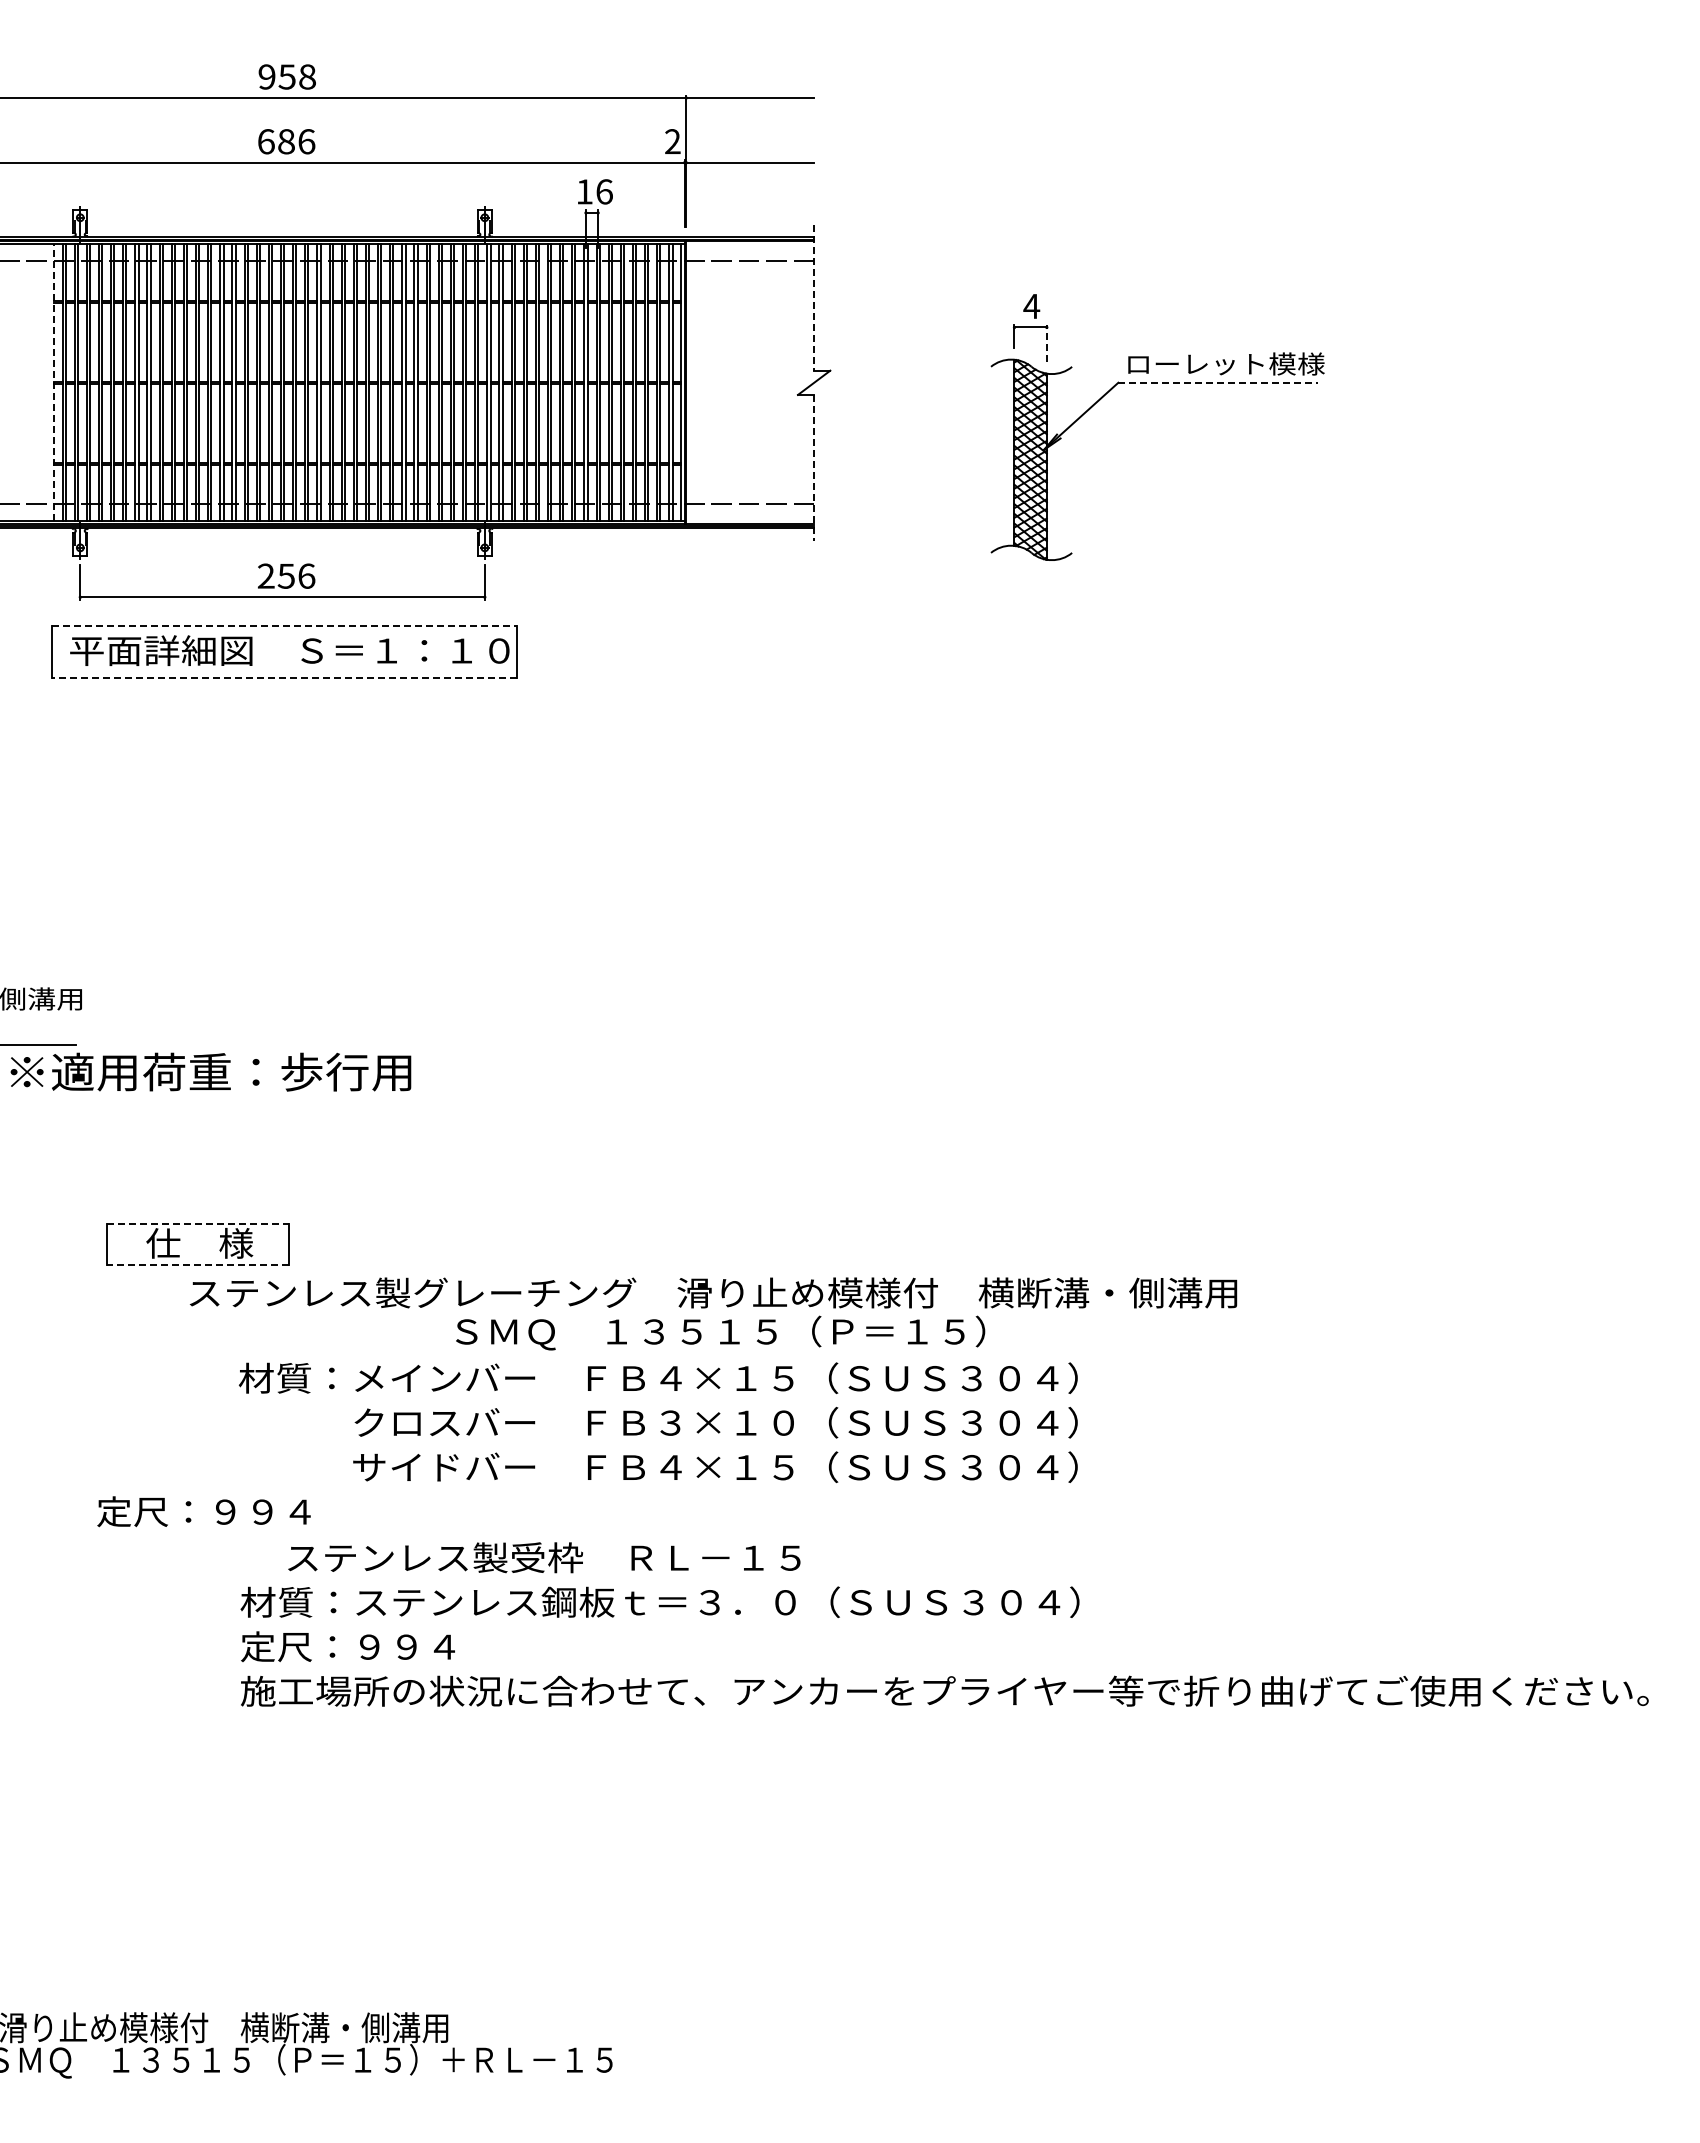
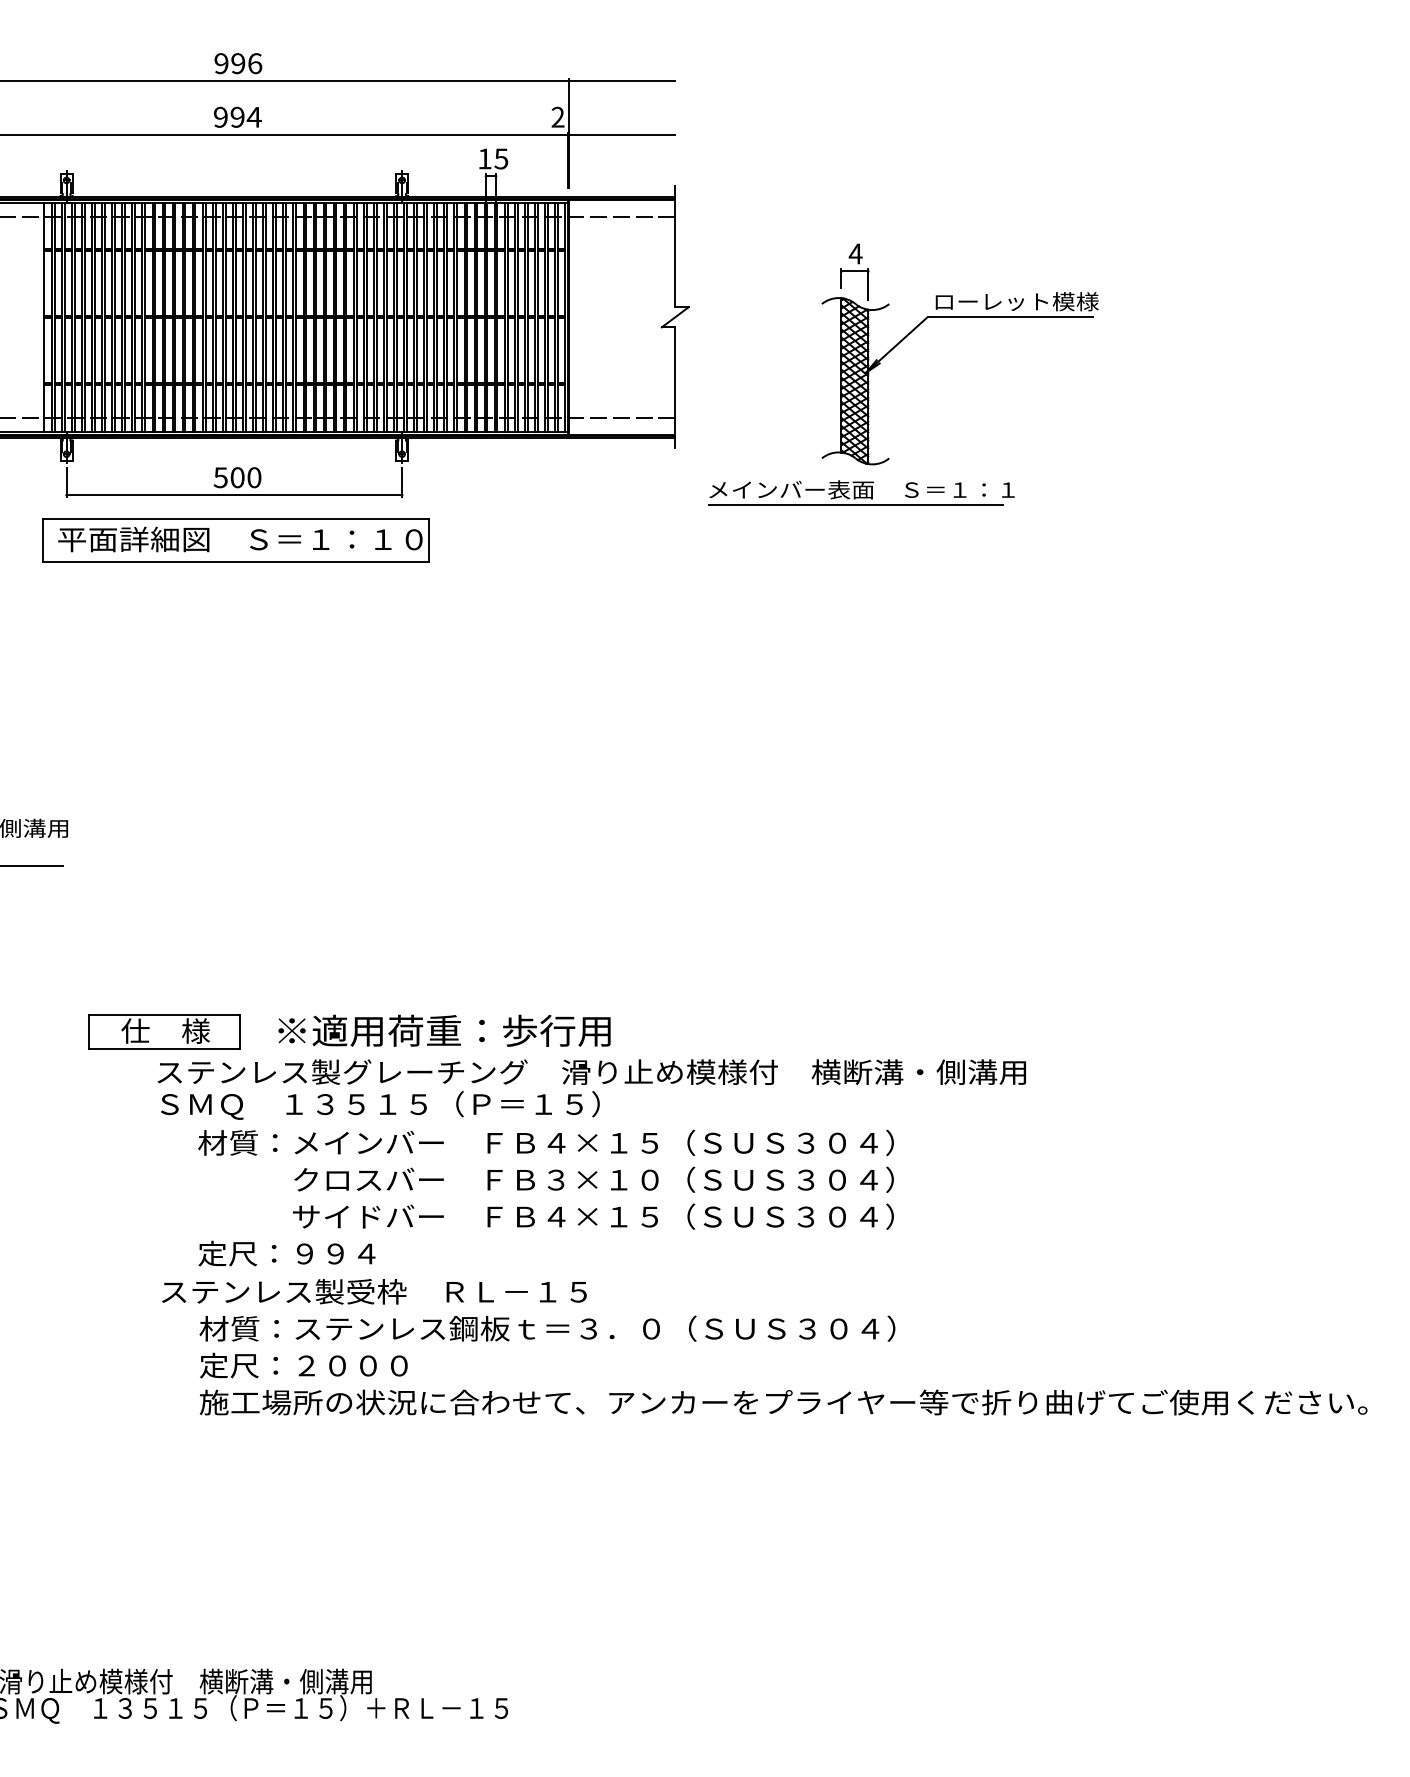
text: (297, 76) -> (246, 63), 958 -> 996
text: (286, 141) -> (237, 117), 686 -> 994
text: (604, 191) -> (501, 158), 16 -> 15
line: (814, 297) -> (675, 246), dashed -> solid
line: (1046, 342) -> (867, 283), dashed -> solid
line: (53, 382) -> (44, 317), dashed -> solid
line: (1218, 382) -> (1010, 317), dashed -> solid
line: (814, 467) -> (675, 387), dashed -> solid
text: (286, 575) -> (237, 477), 256 -> 500
part: (1038, 594) -> (861, 492), added
line: (284, 625) -> (235, 518), dashed -> solid
line: (284, 678) -> (235, 562), dashed -> solid
text: (210, 1071) -> (444, 1030), moved
line: (198, 1224) -> (164, 1015), dashed -> solid
line: (197, 1264) -> (163, 1048), dashed -> solid
text: (720, 1332) -> (380, 1104), moved
text: (203, 1511) -> (286, 1253), moved
text: (544, 1557) -> (374, 1291), moved
text: (425, 1646) -> (352, 1365), 定尺：９９４ -> 定尺：２０００

